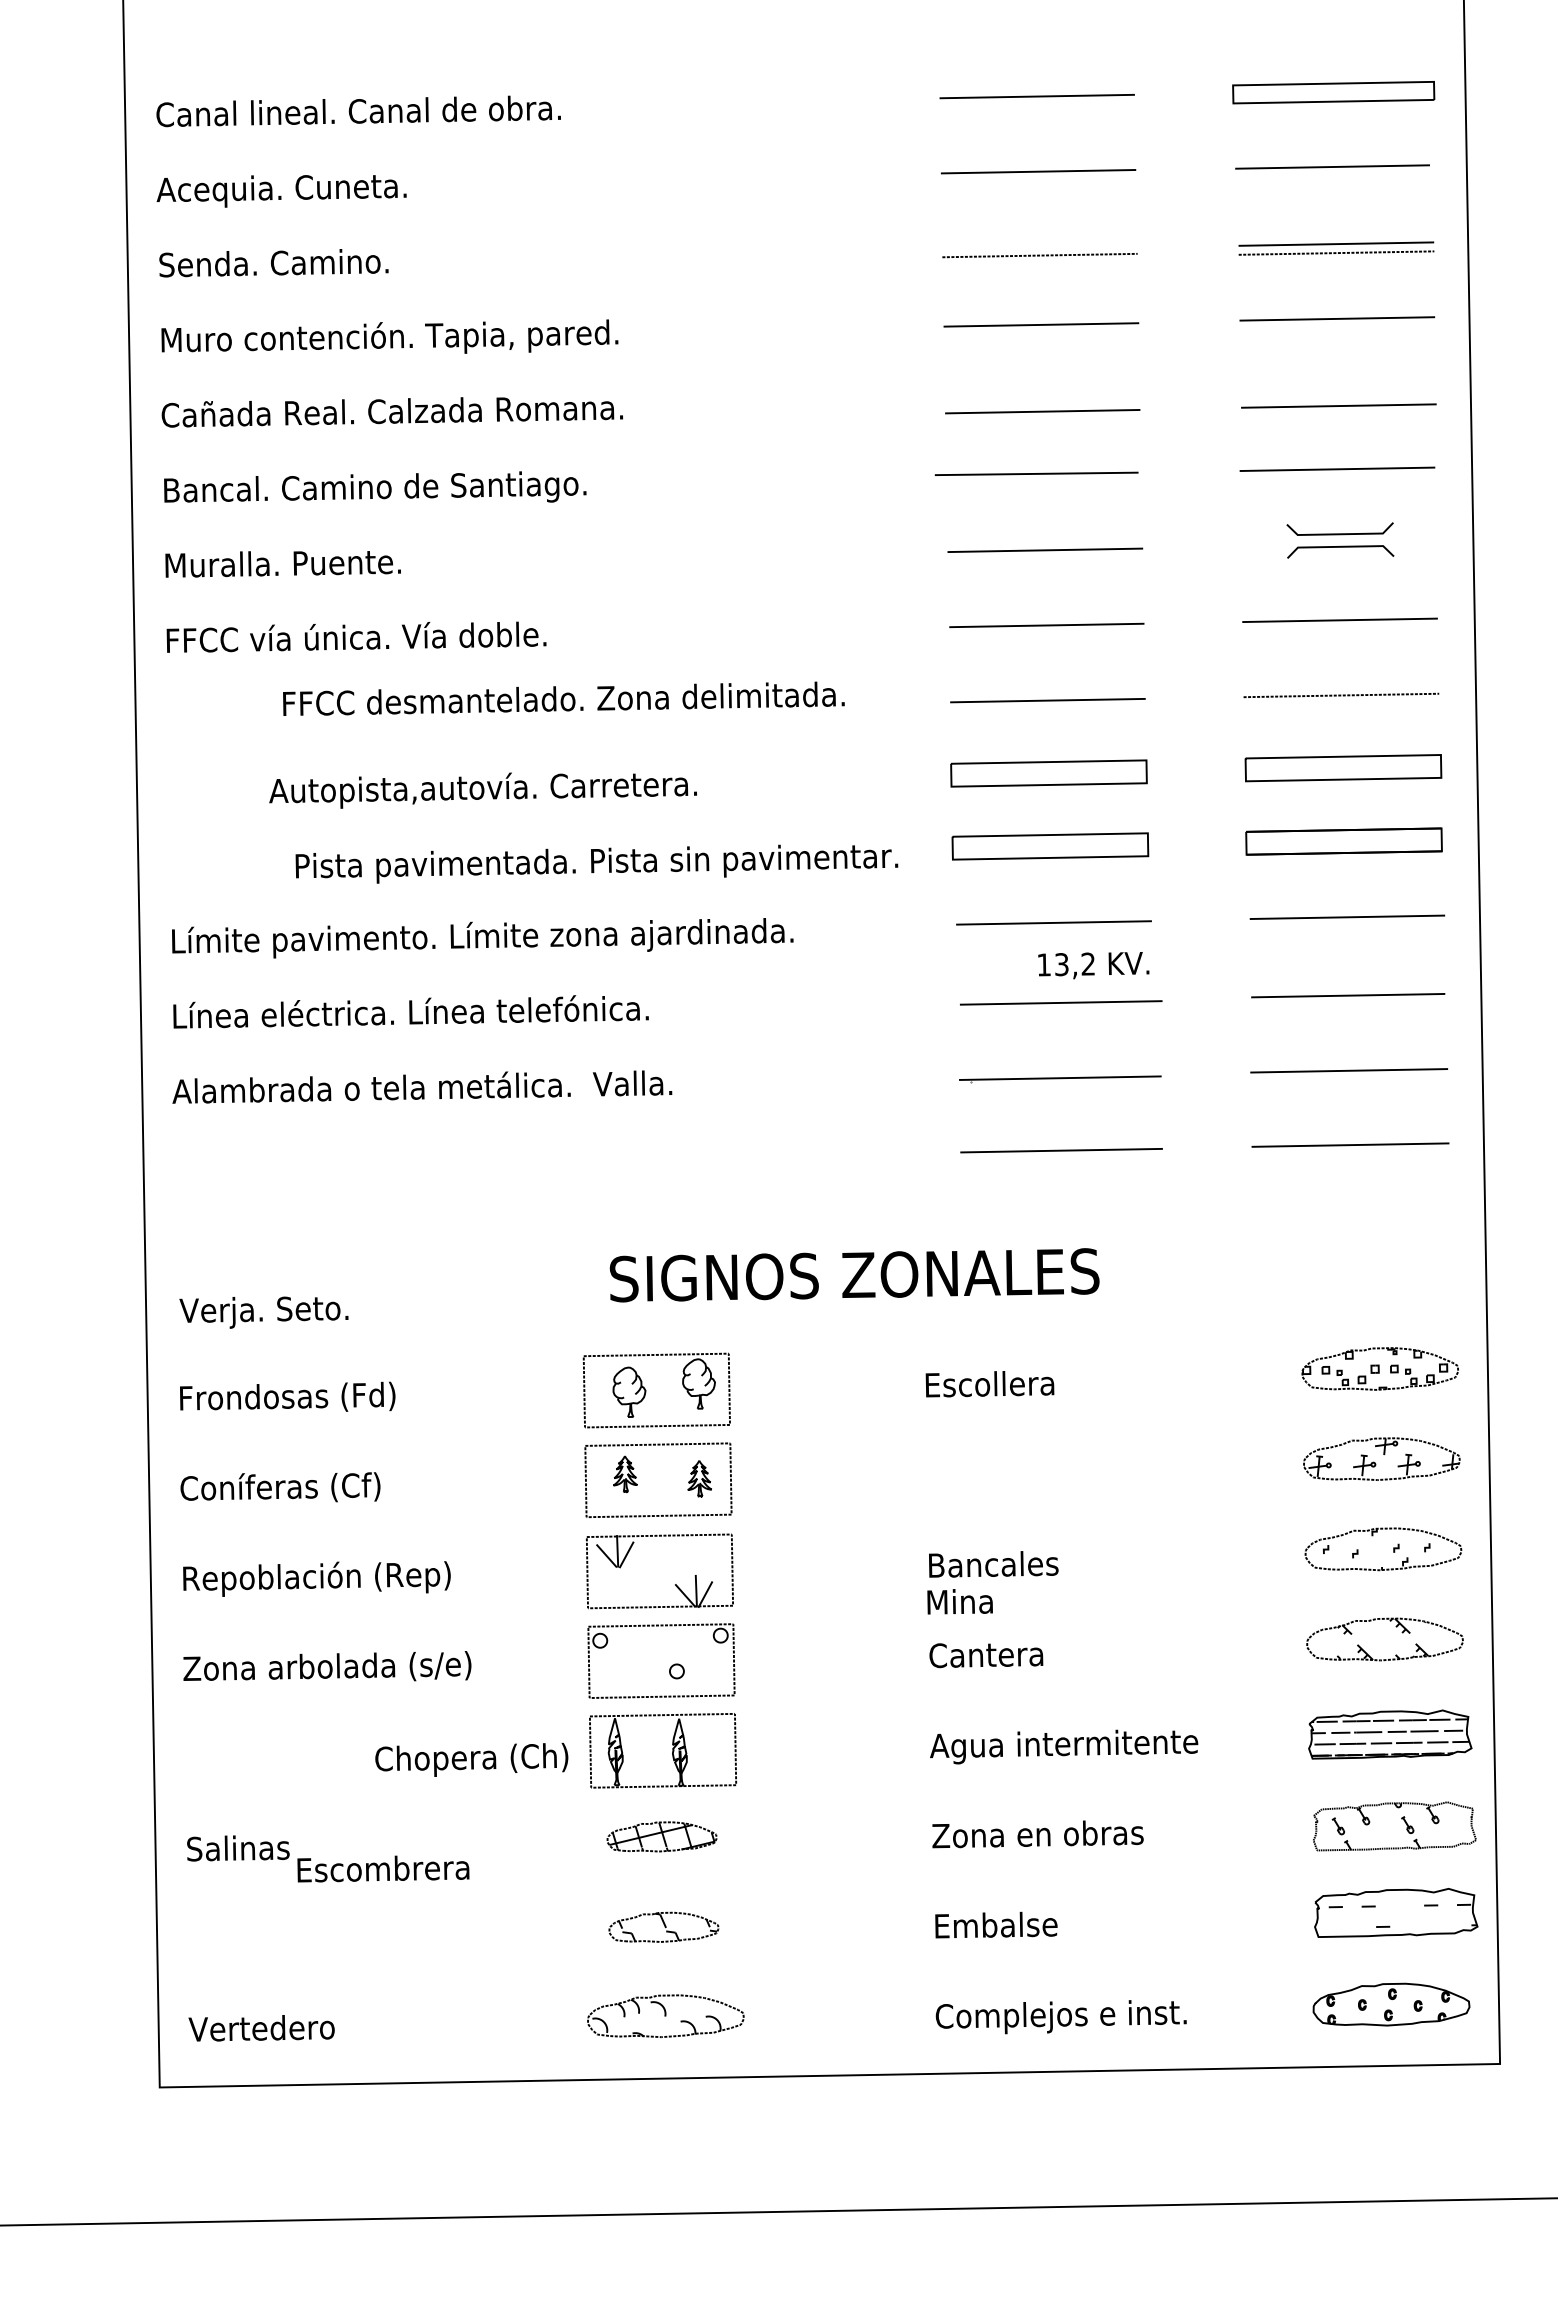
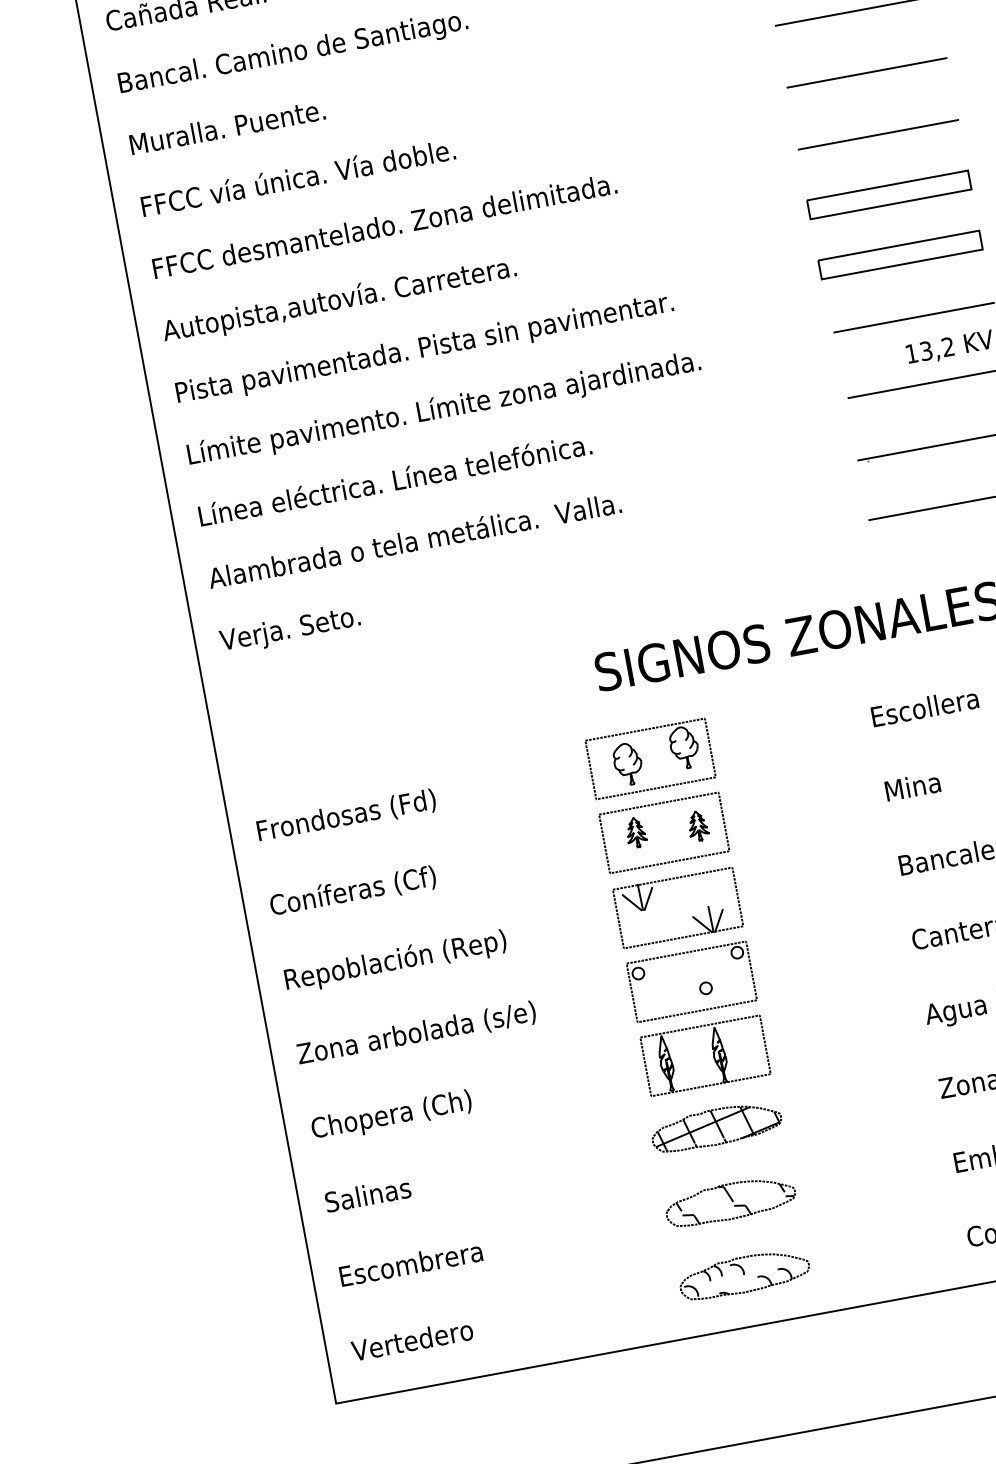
text: (563, 698) -> (384, 225), moved
text: (482, 790) -> (339, 301), moved
text: (596, 863) -> (424, 349), moved
text: (263, 1312) -> (289, 630), moved
text: (959, 1601) -> (912, 786), moved
text: (471, 1759) -> (391, 1115), moved
part: (661, 1836) -> (716, 1126), size x1.43
text: (383, 1868) -> (411, 1263), moved
part: (663, 1927) -> (730, 1201), size x1.43

